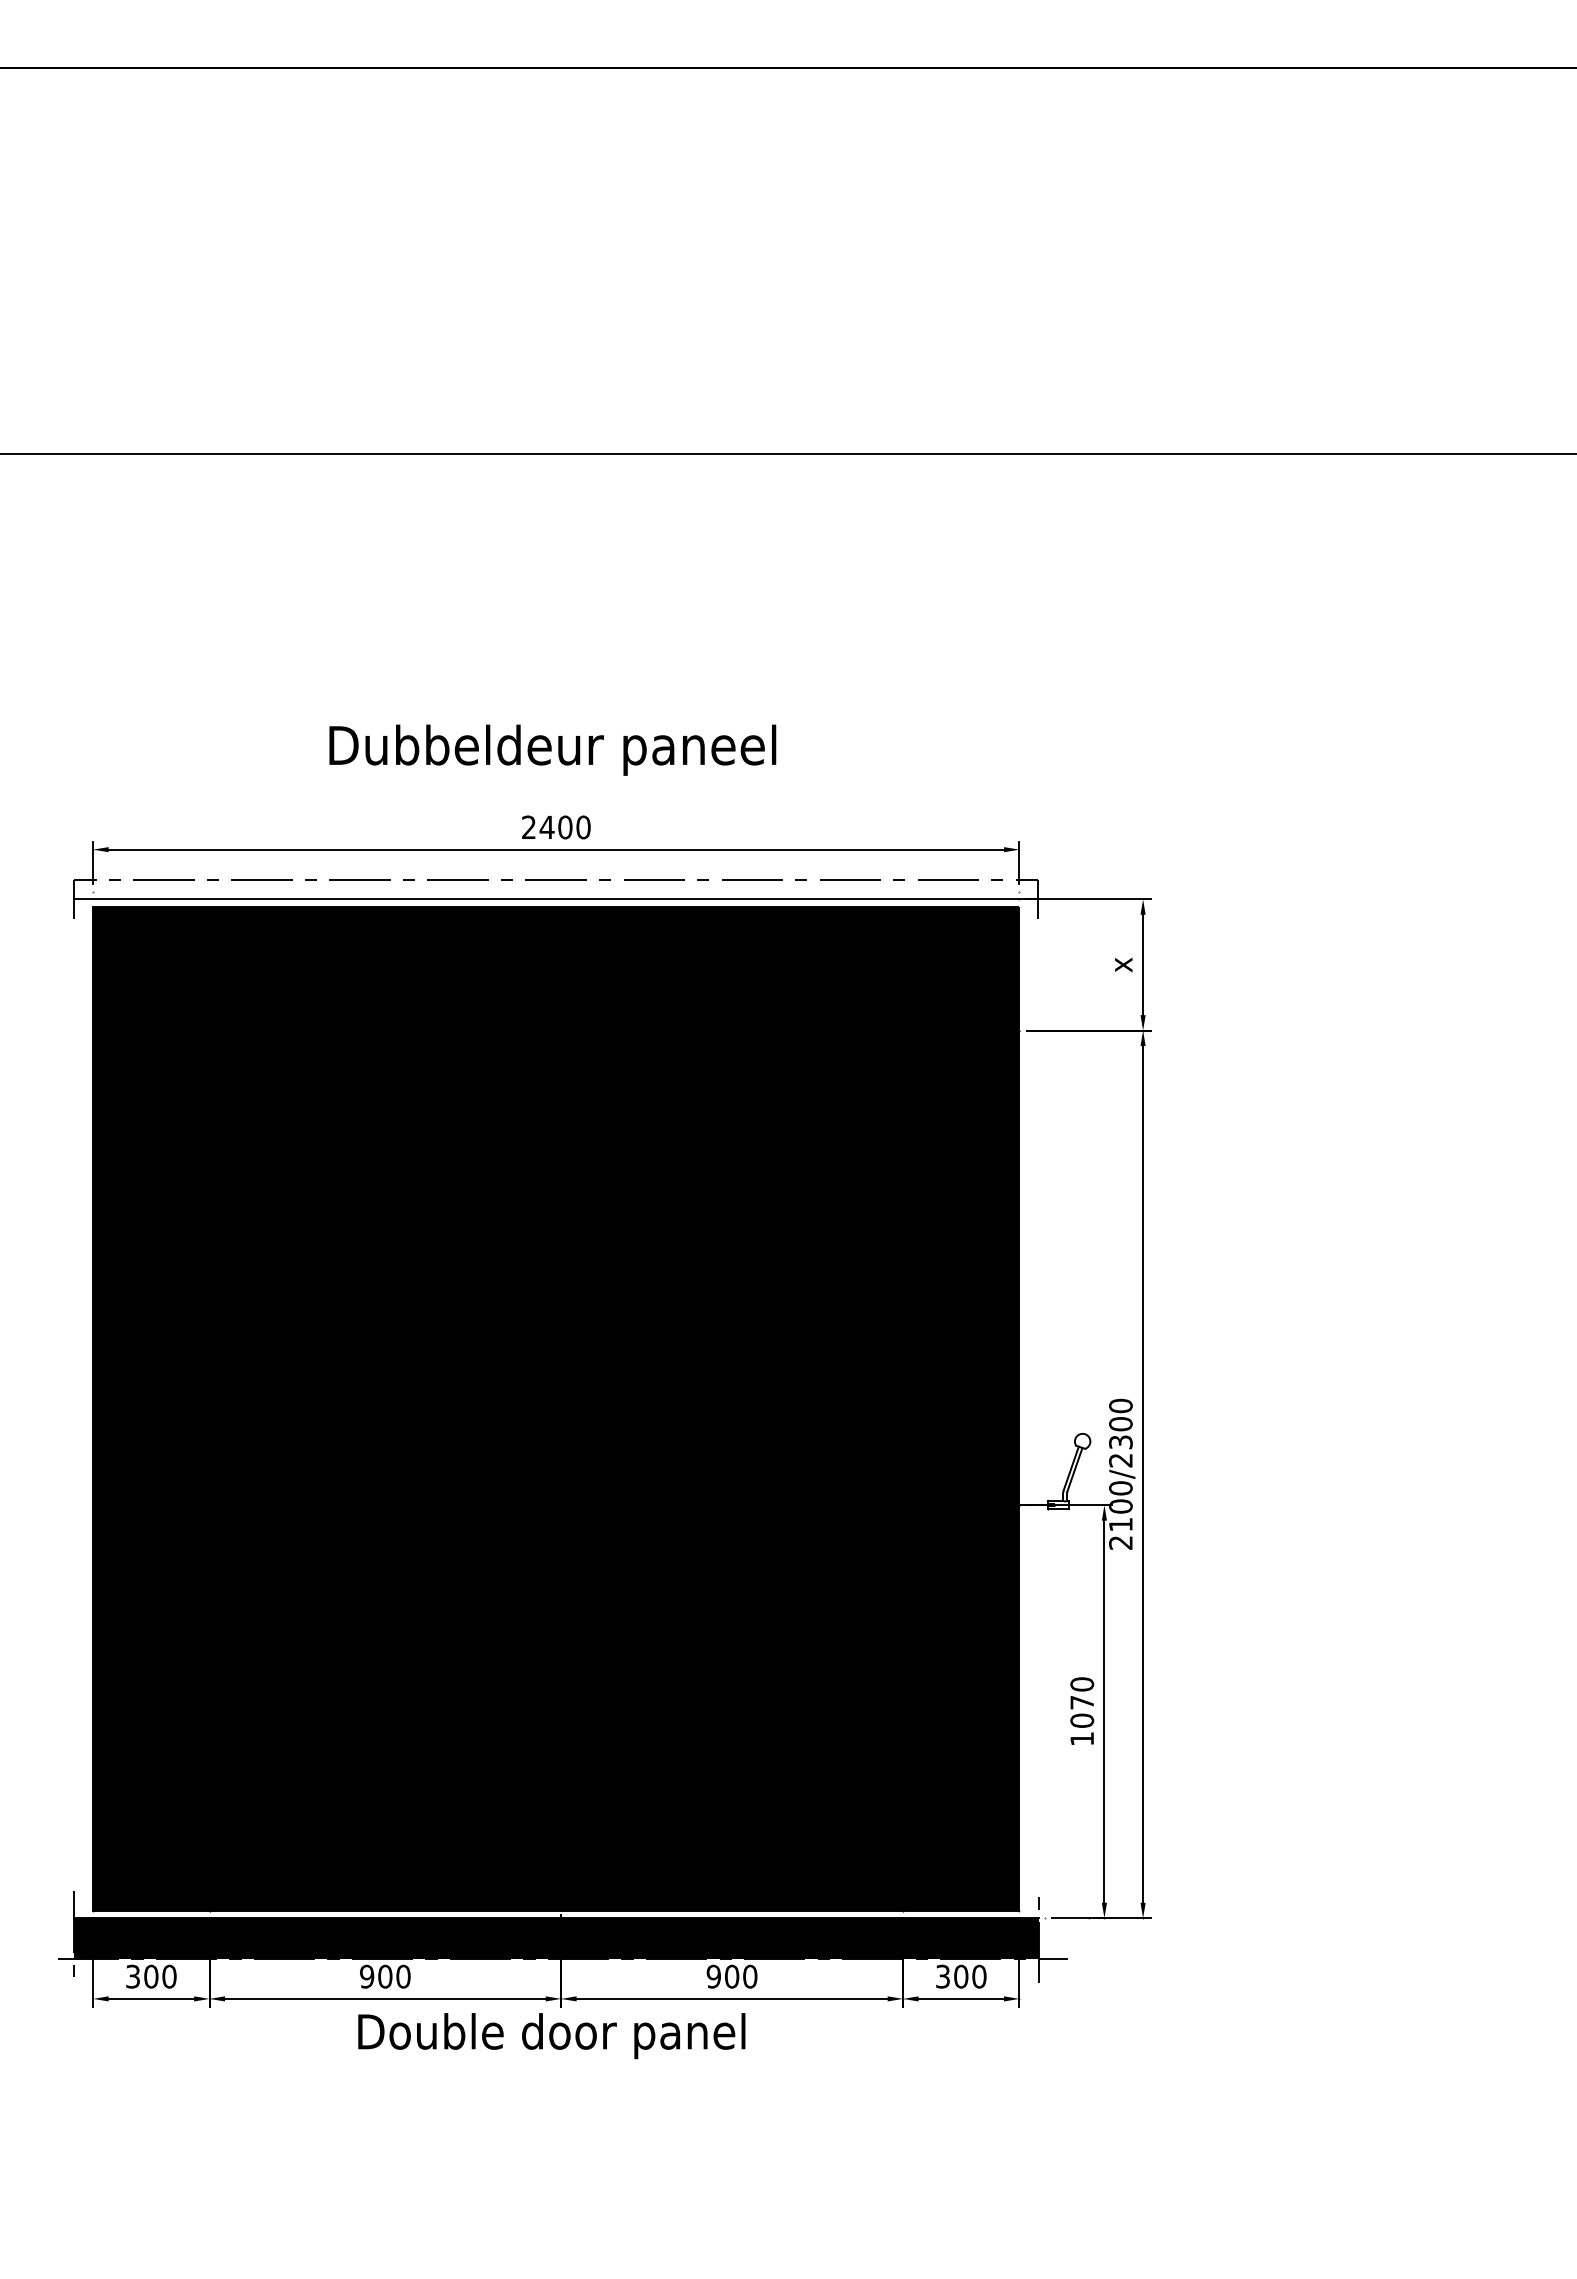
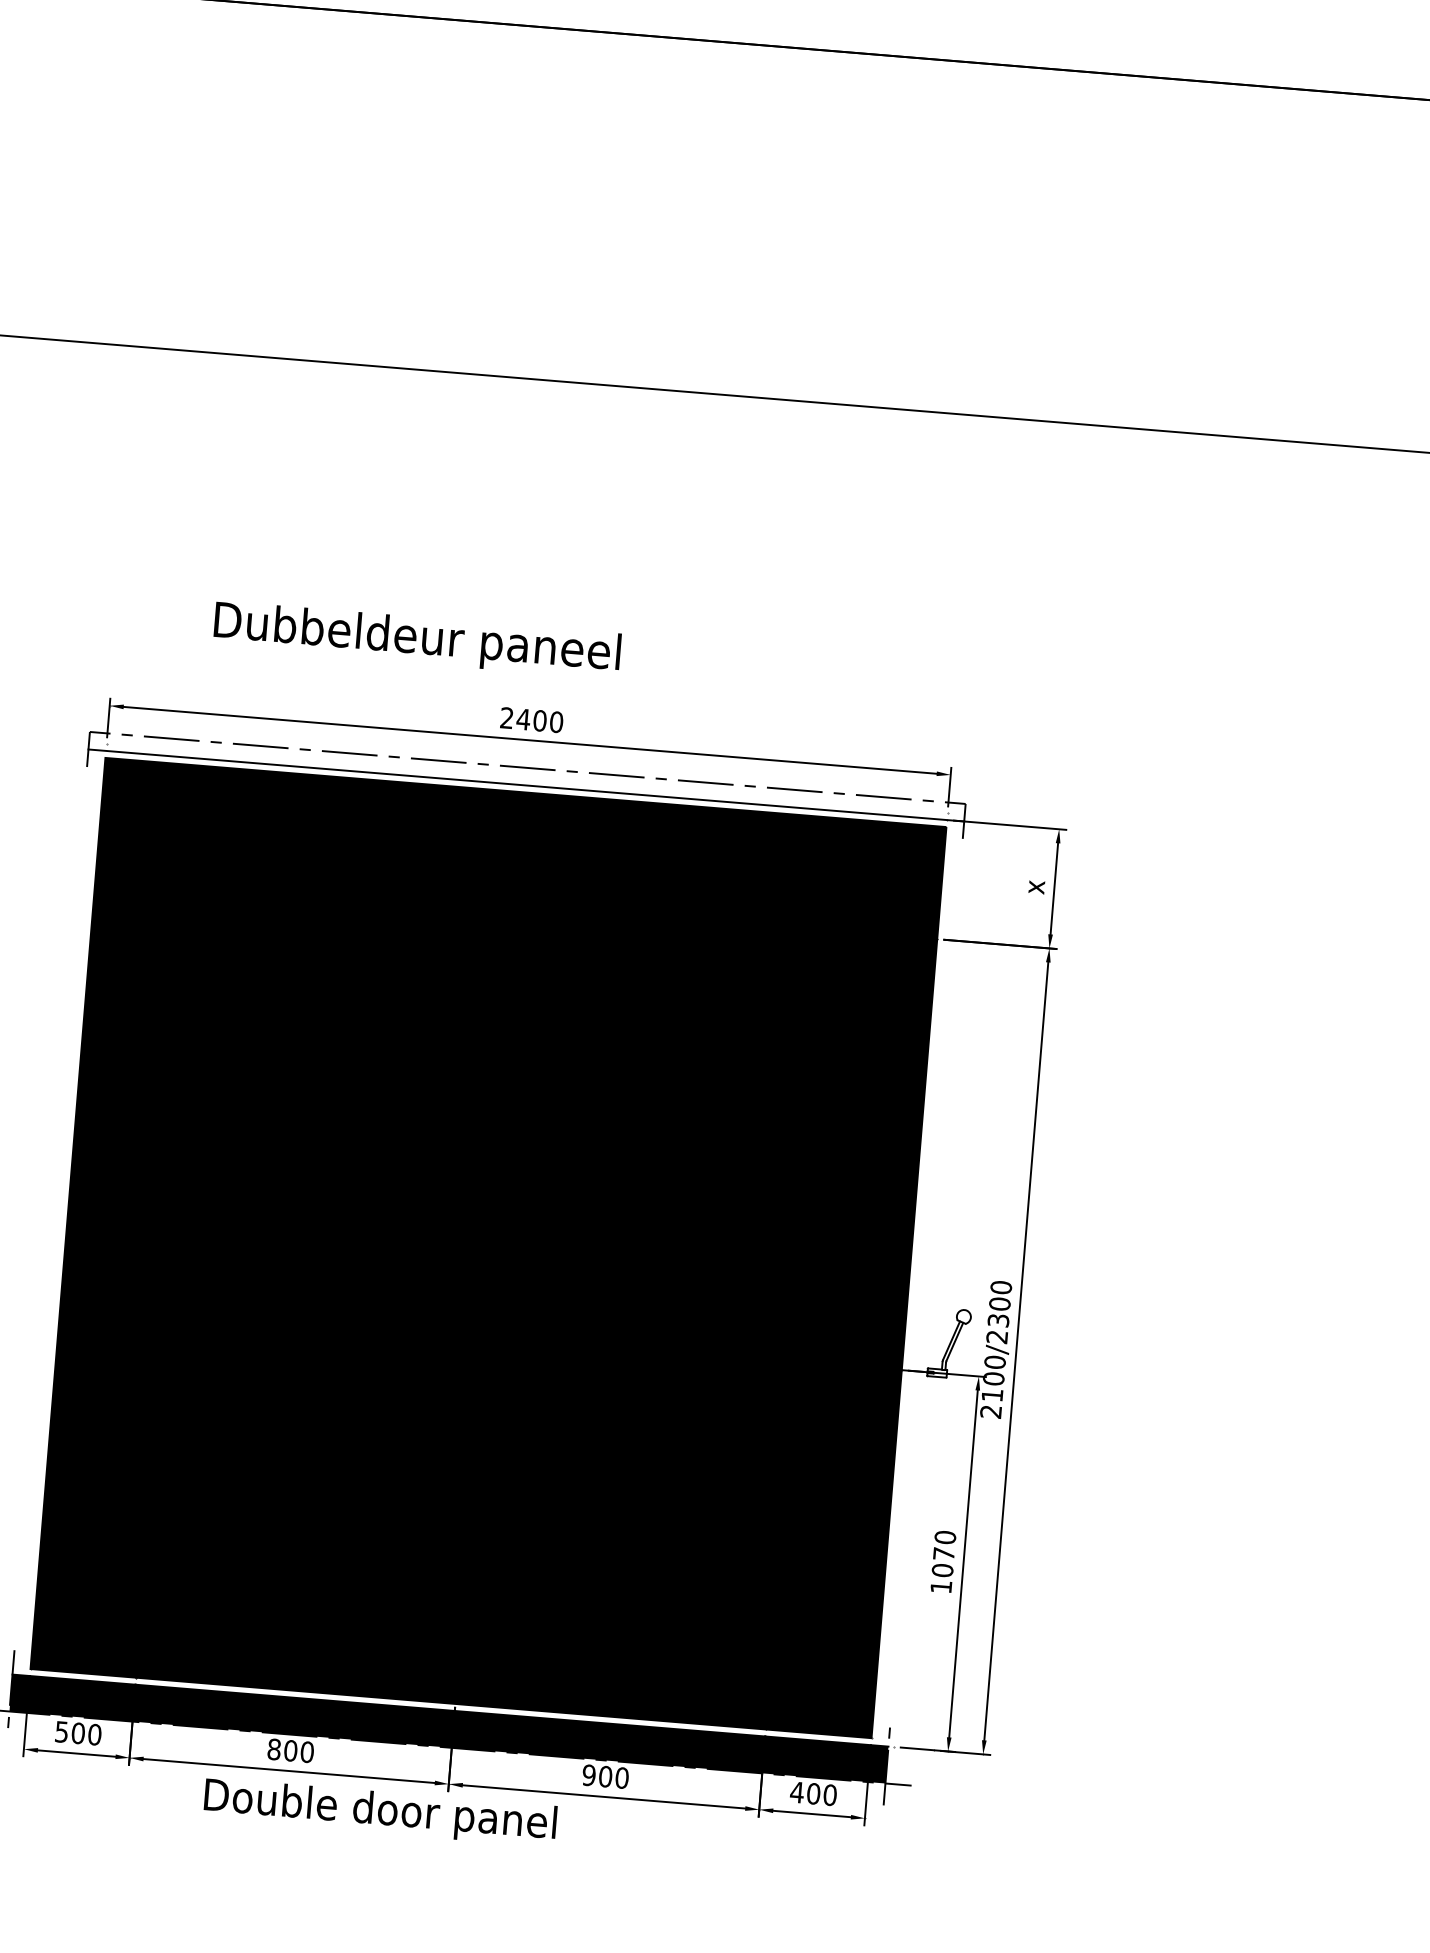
text: (552, 749) -> (417, 639), moved
text: (133, 1975) -> (62, 1730), 300 -> 500
text: (367, 1976) -> (274, 1749), 900 -> 800
text: (942, 1976) -> (796, 1792), 300 -> 400
text: (551, 2036) -> (380, 1812), moved

